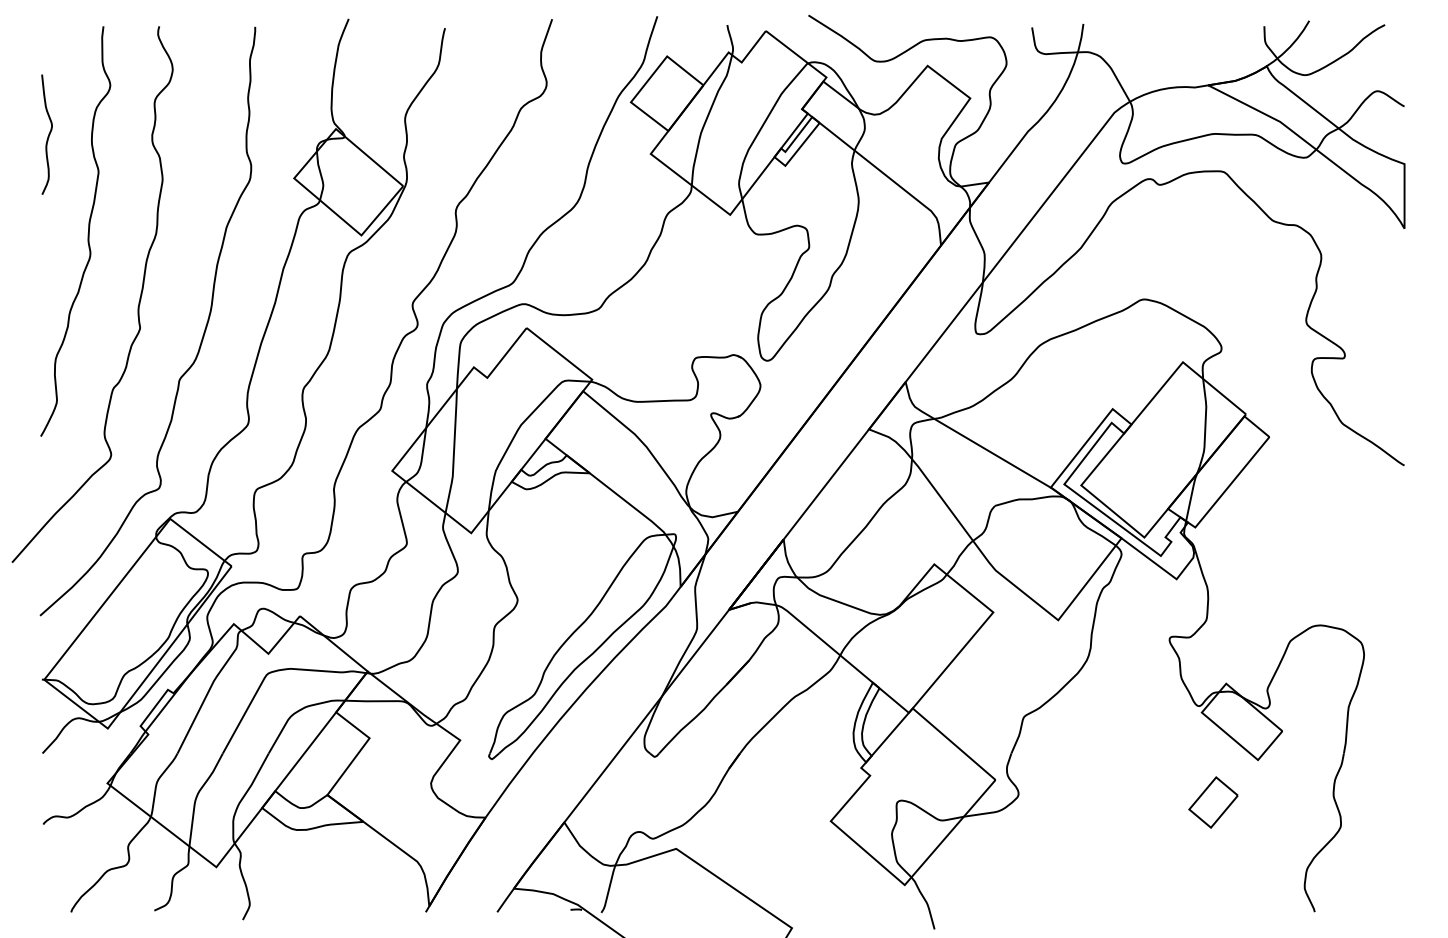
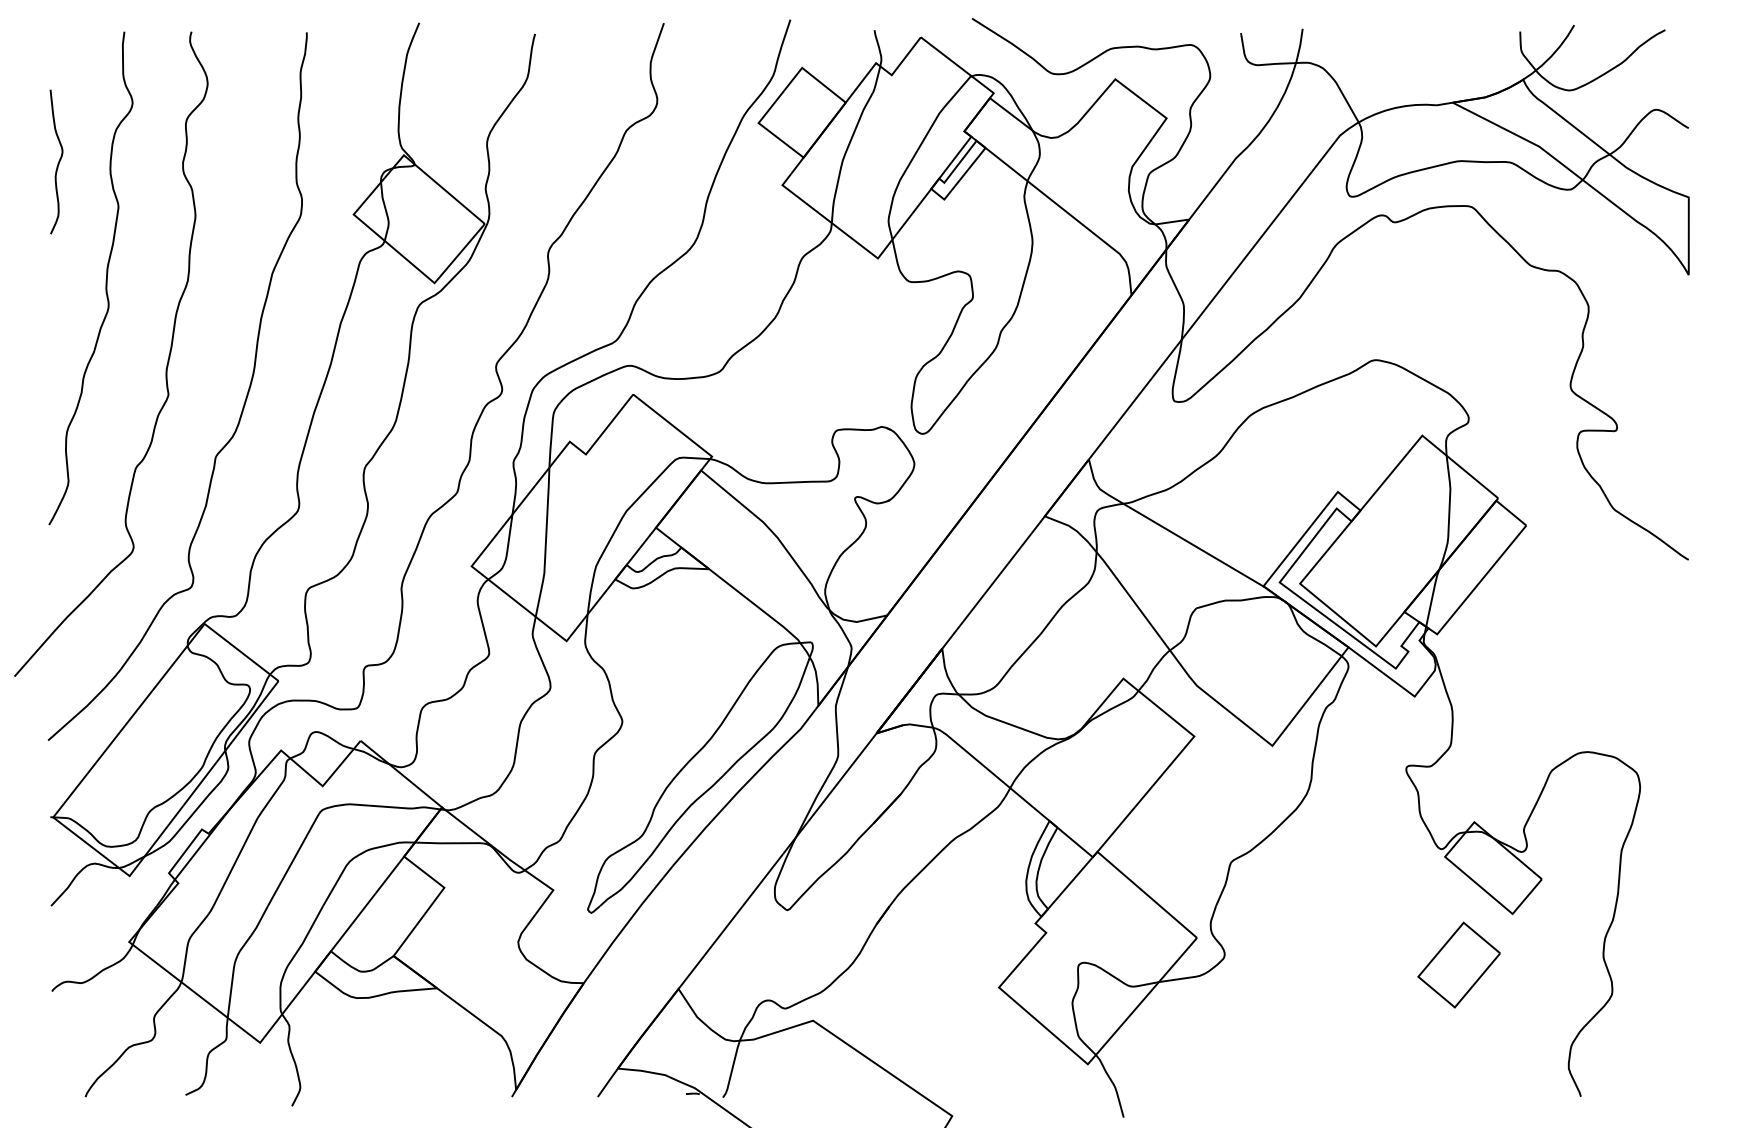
part: (1213, 802) -> (1459, 965), size x1.4

